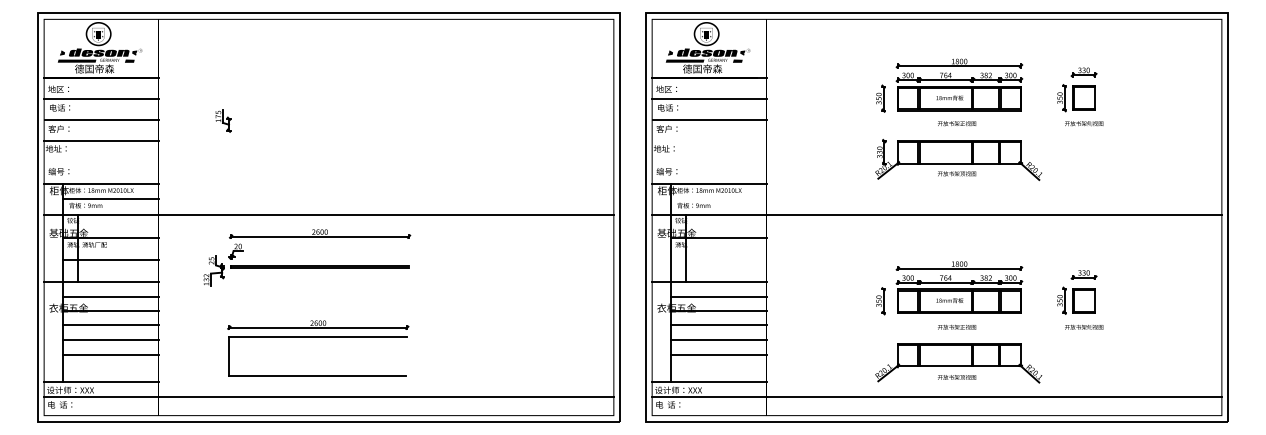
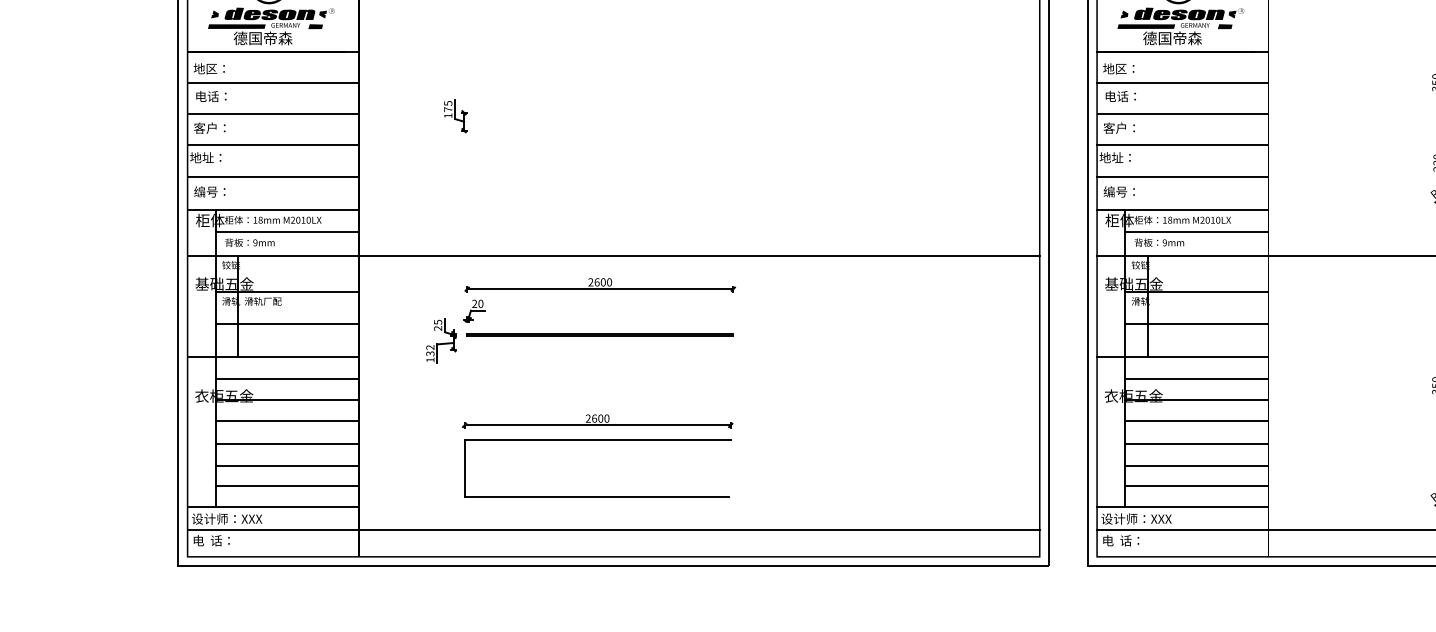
line: (709, 140) -> (1182, 145), added
line: (101, 161) -> (273, 176), added
line: (709, 161) -> (1182, 176), added
line: (718, 198) -> (1196, 232), added
line: (718, 259) -> (1196, 323), added
line: (110, 368) -> (286, 486), added
line: (718, 368) -> (1196, 486), added

